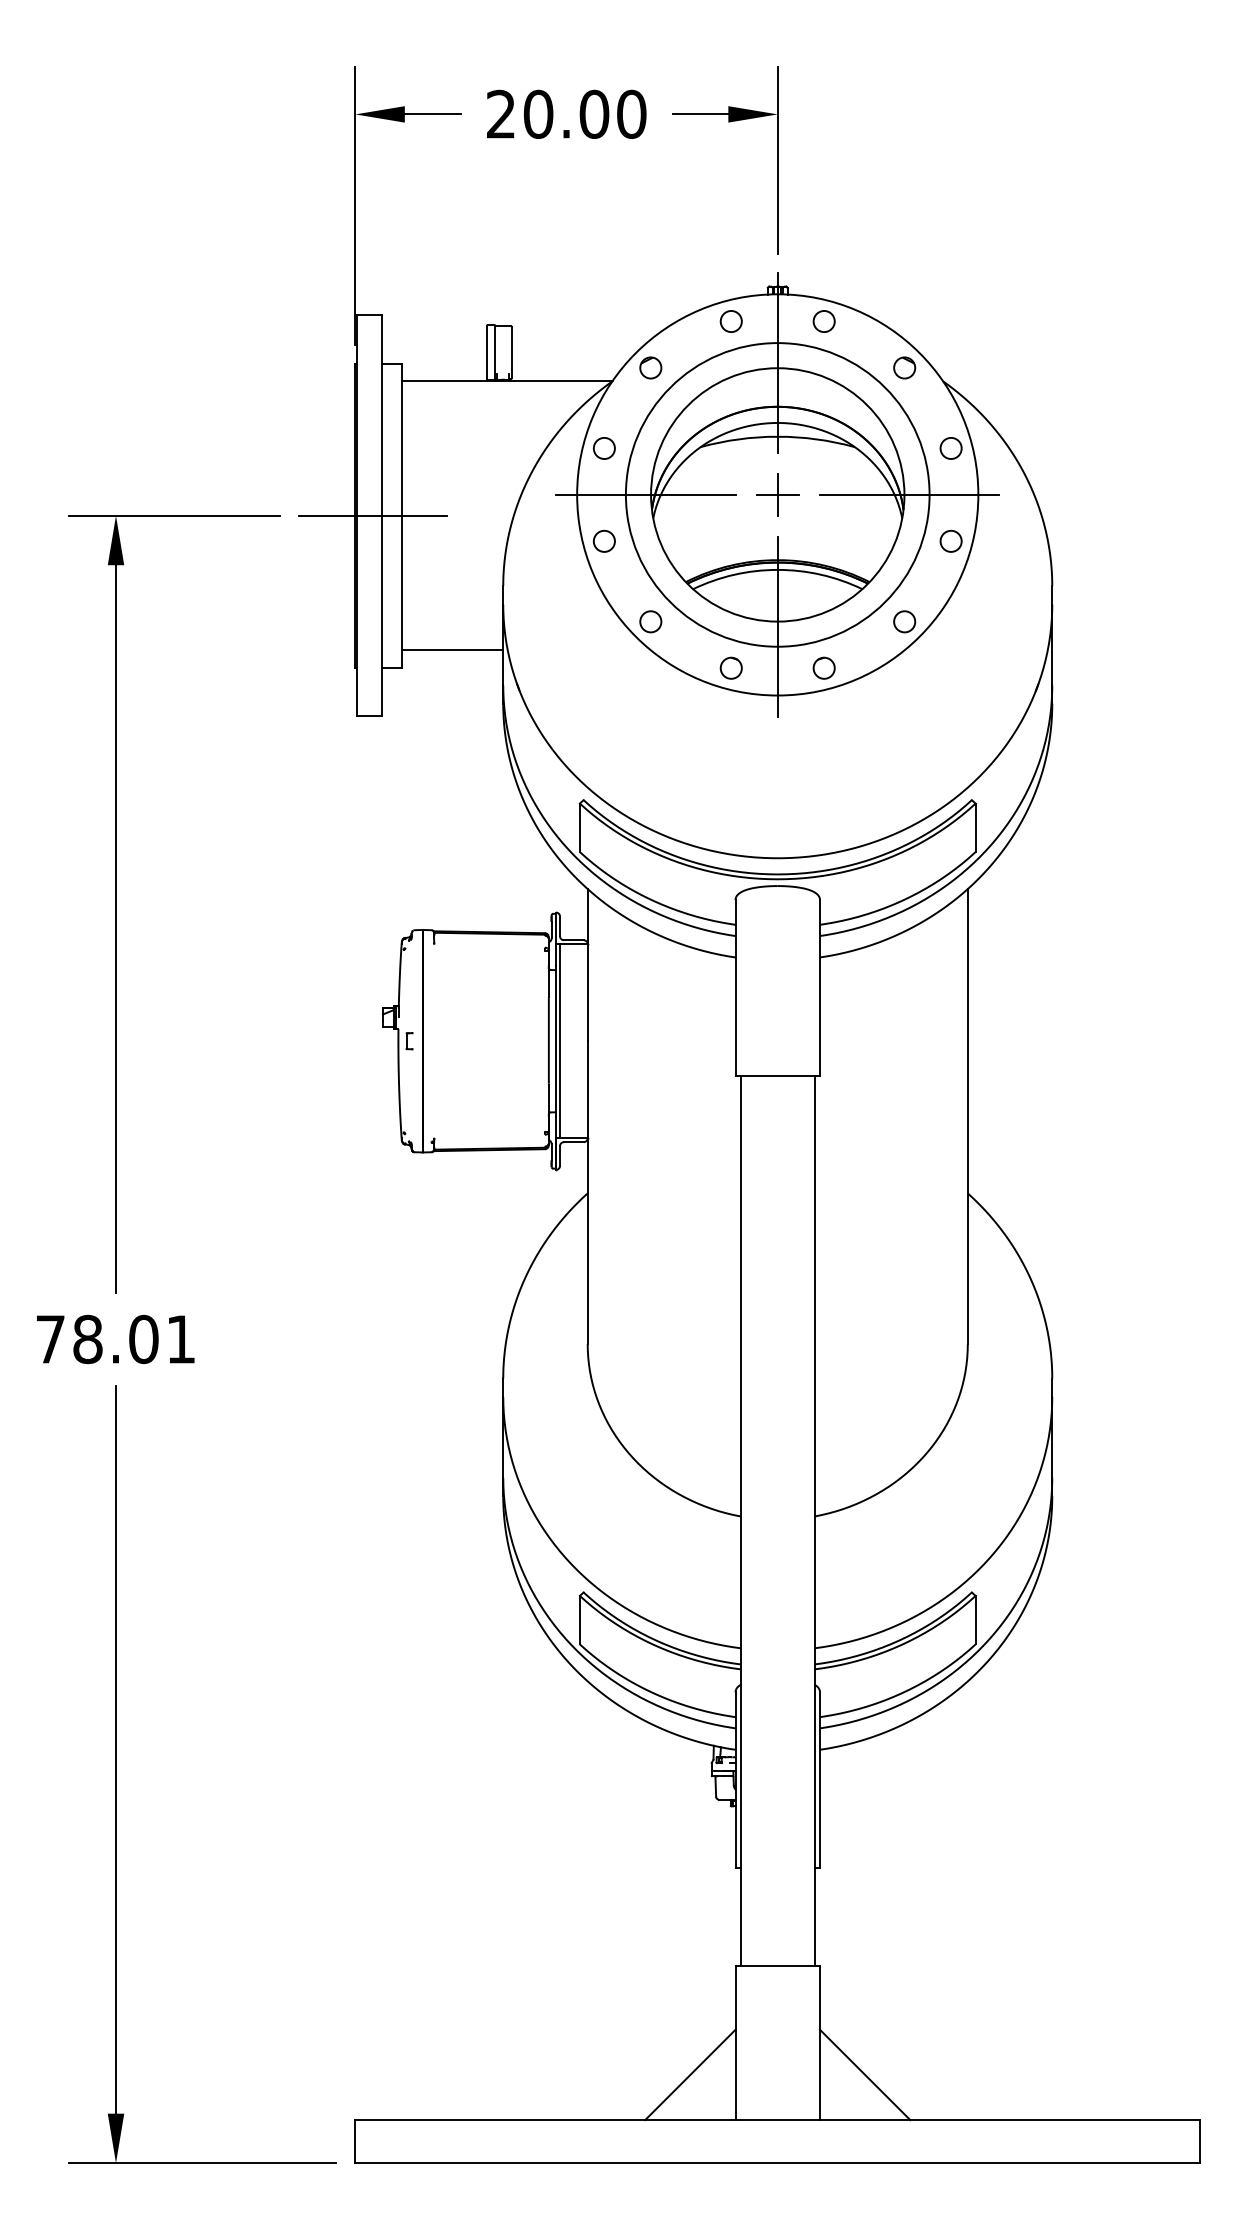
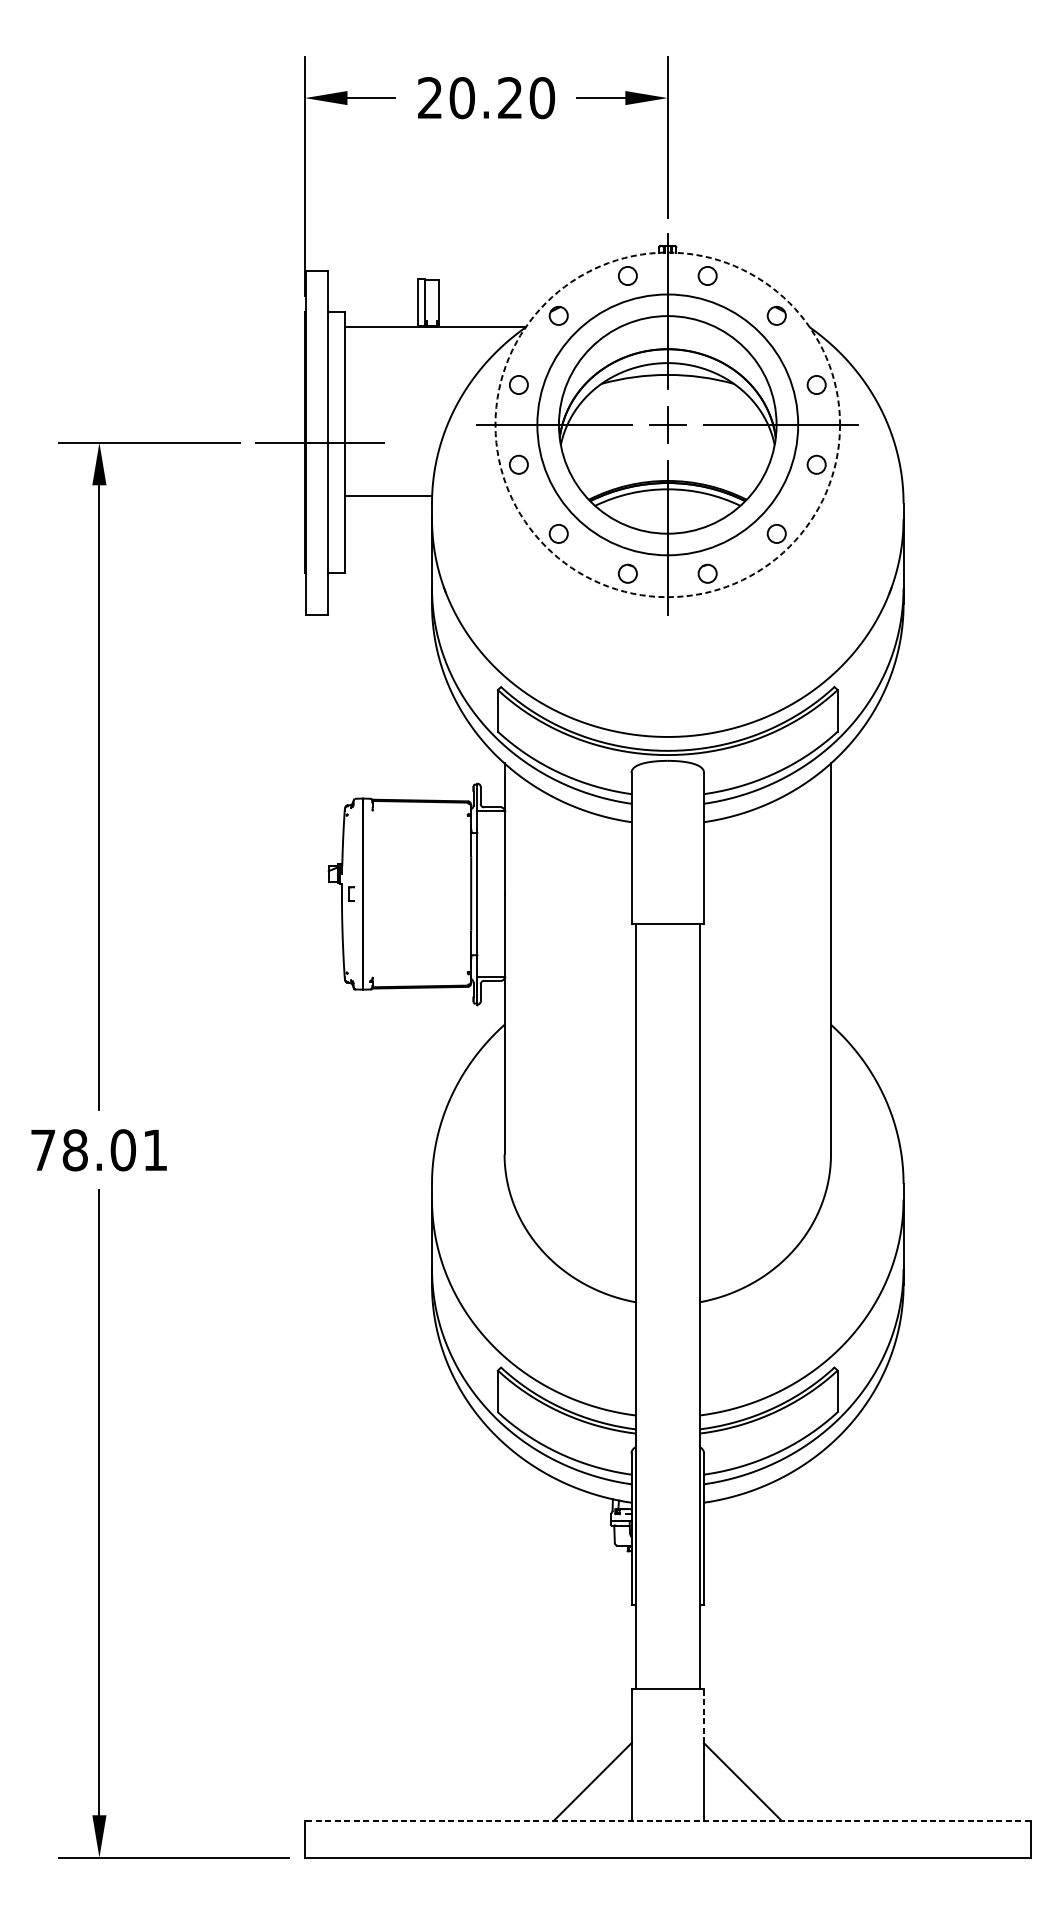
text: (594, 113) -> (510, 97), 20.00 -> 20.20
circle: (777, 494) -> (667, 424), solid -> dashed
line: (452, 650) -> (388, 495), moved
line: (560, 1041) -> (481, 894), removed
line: (819, 1998) -> (703, 1716), solid -> dashed
line: (777, 2120) -> (667, 1821), solid -> dashed

